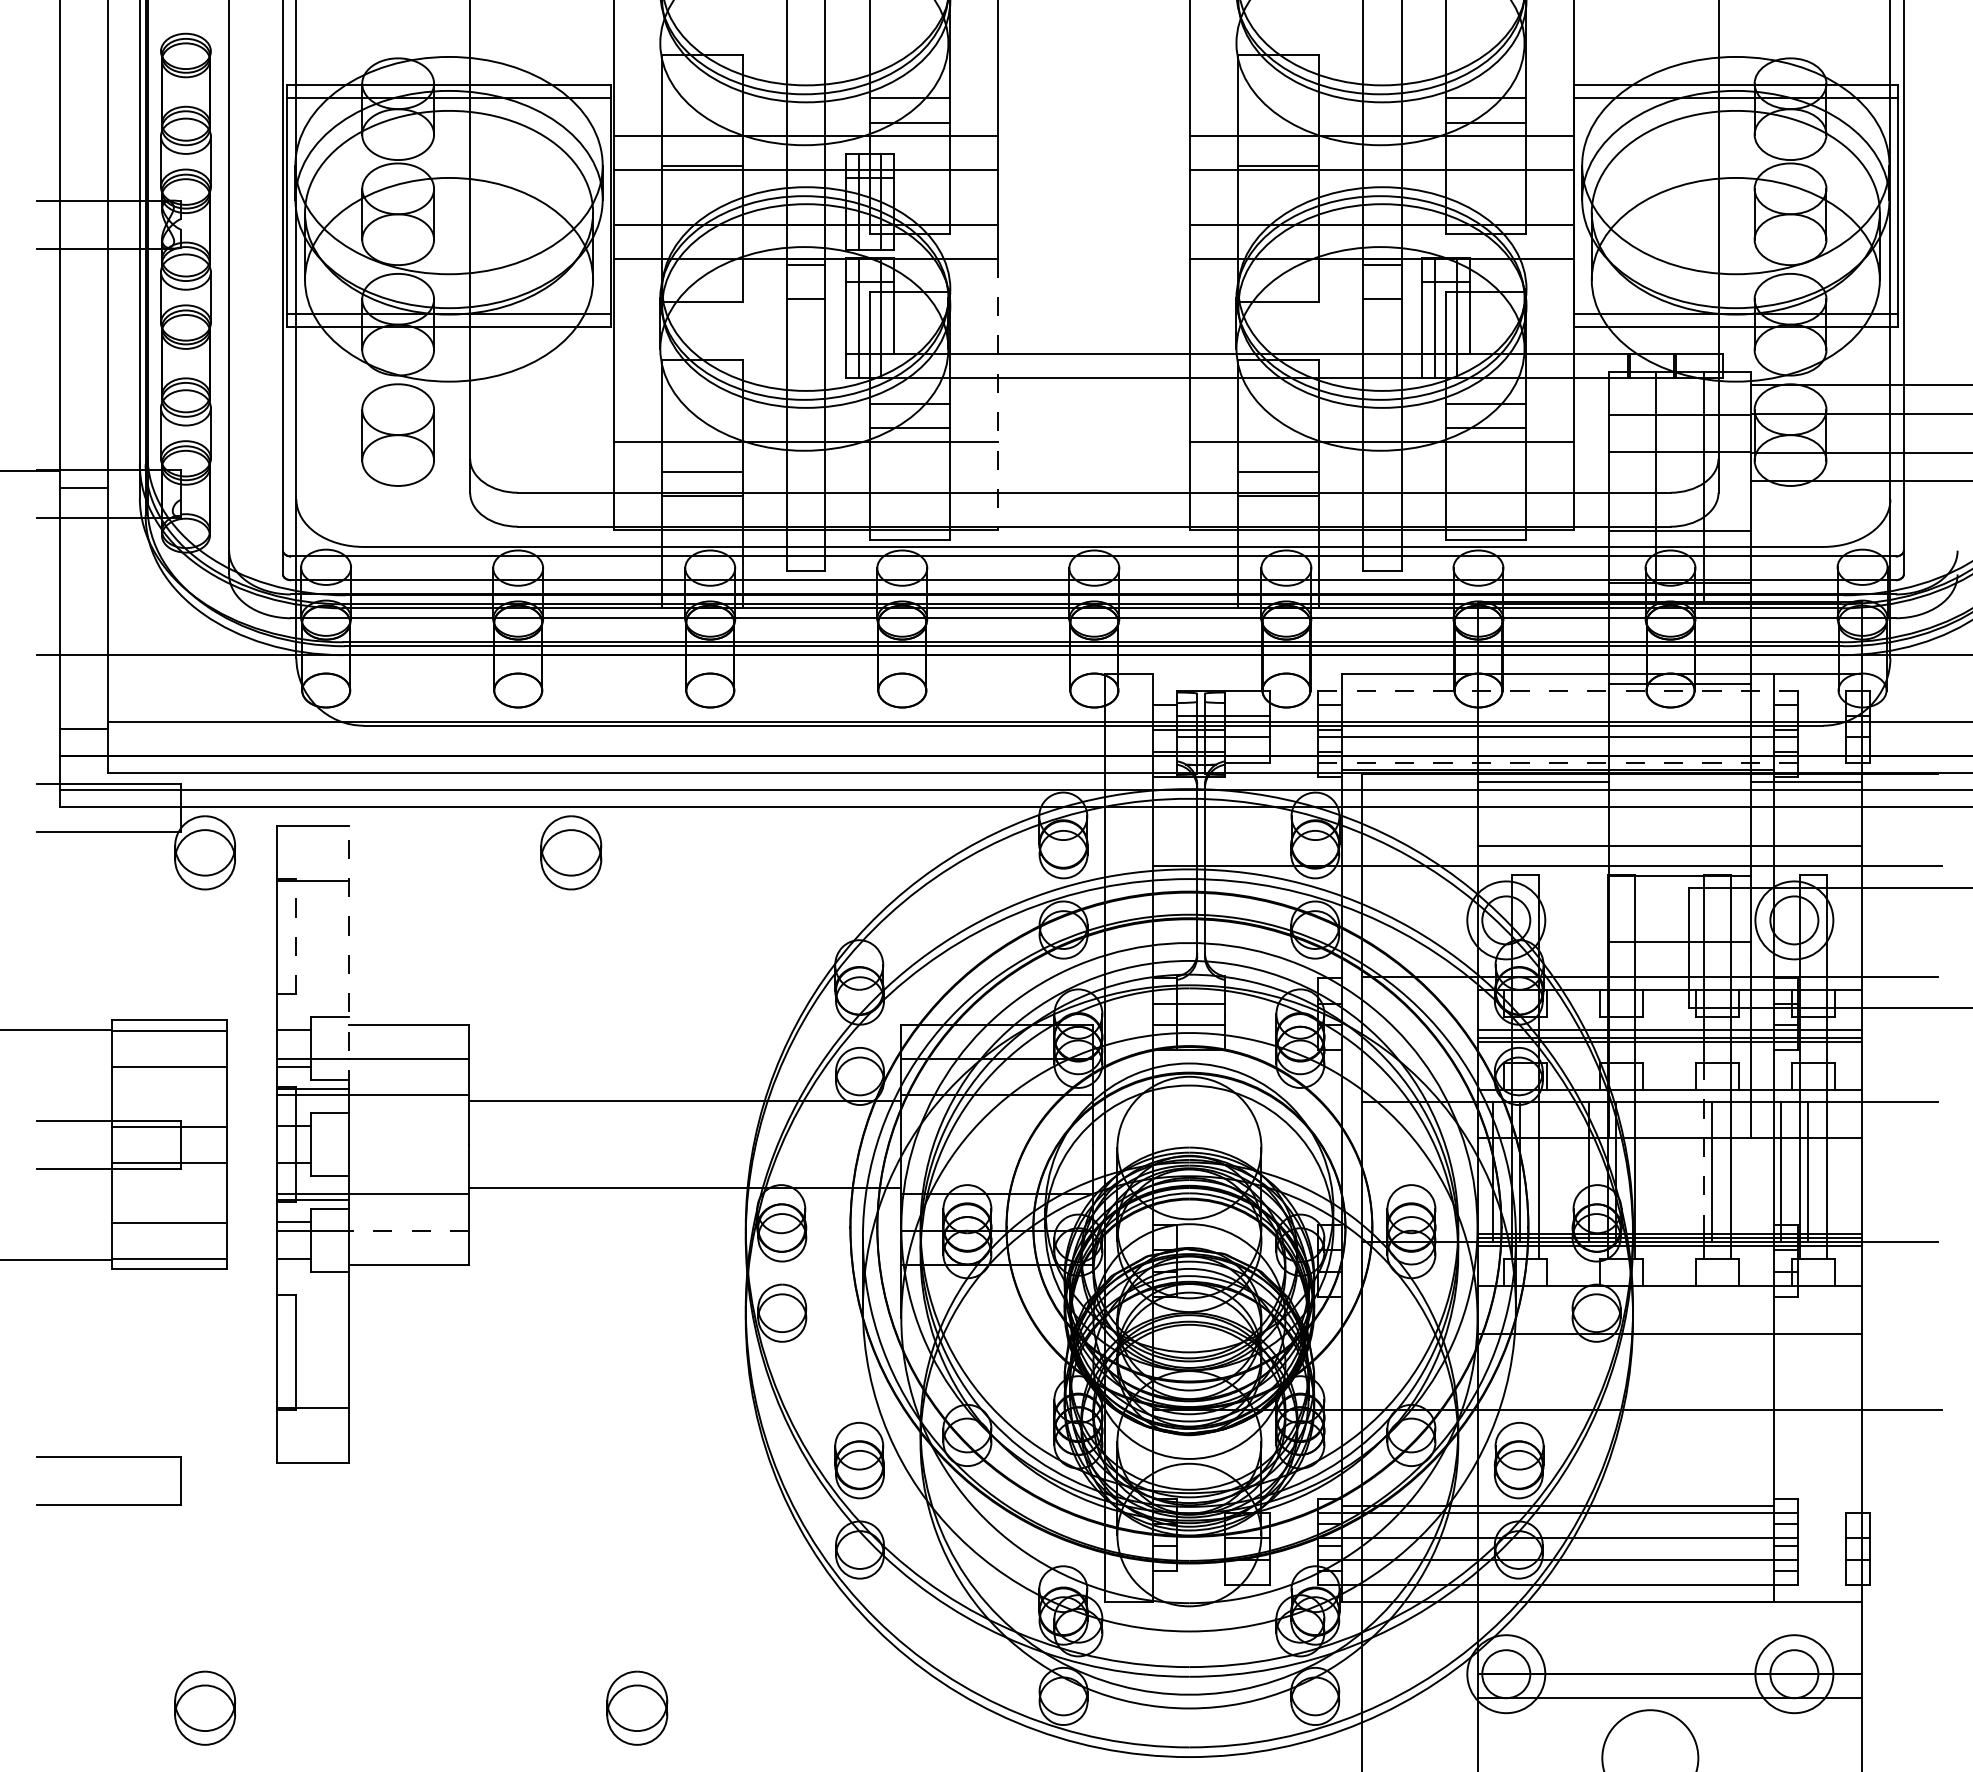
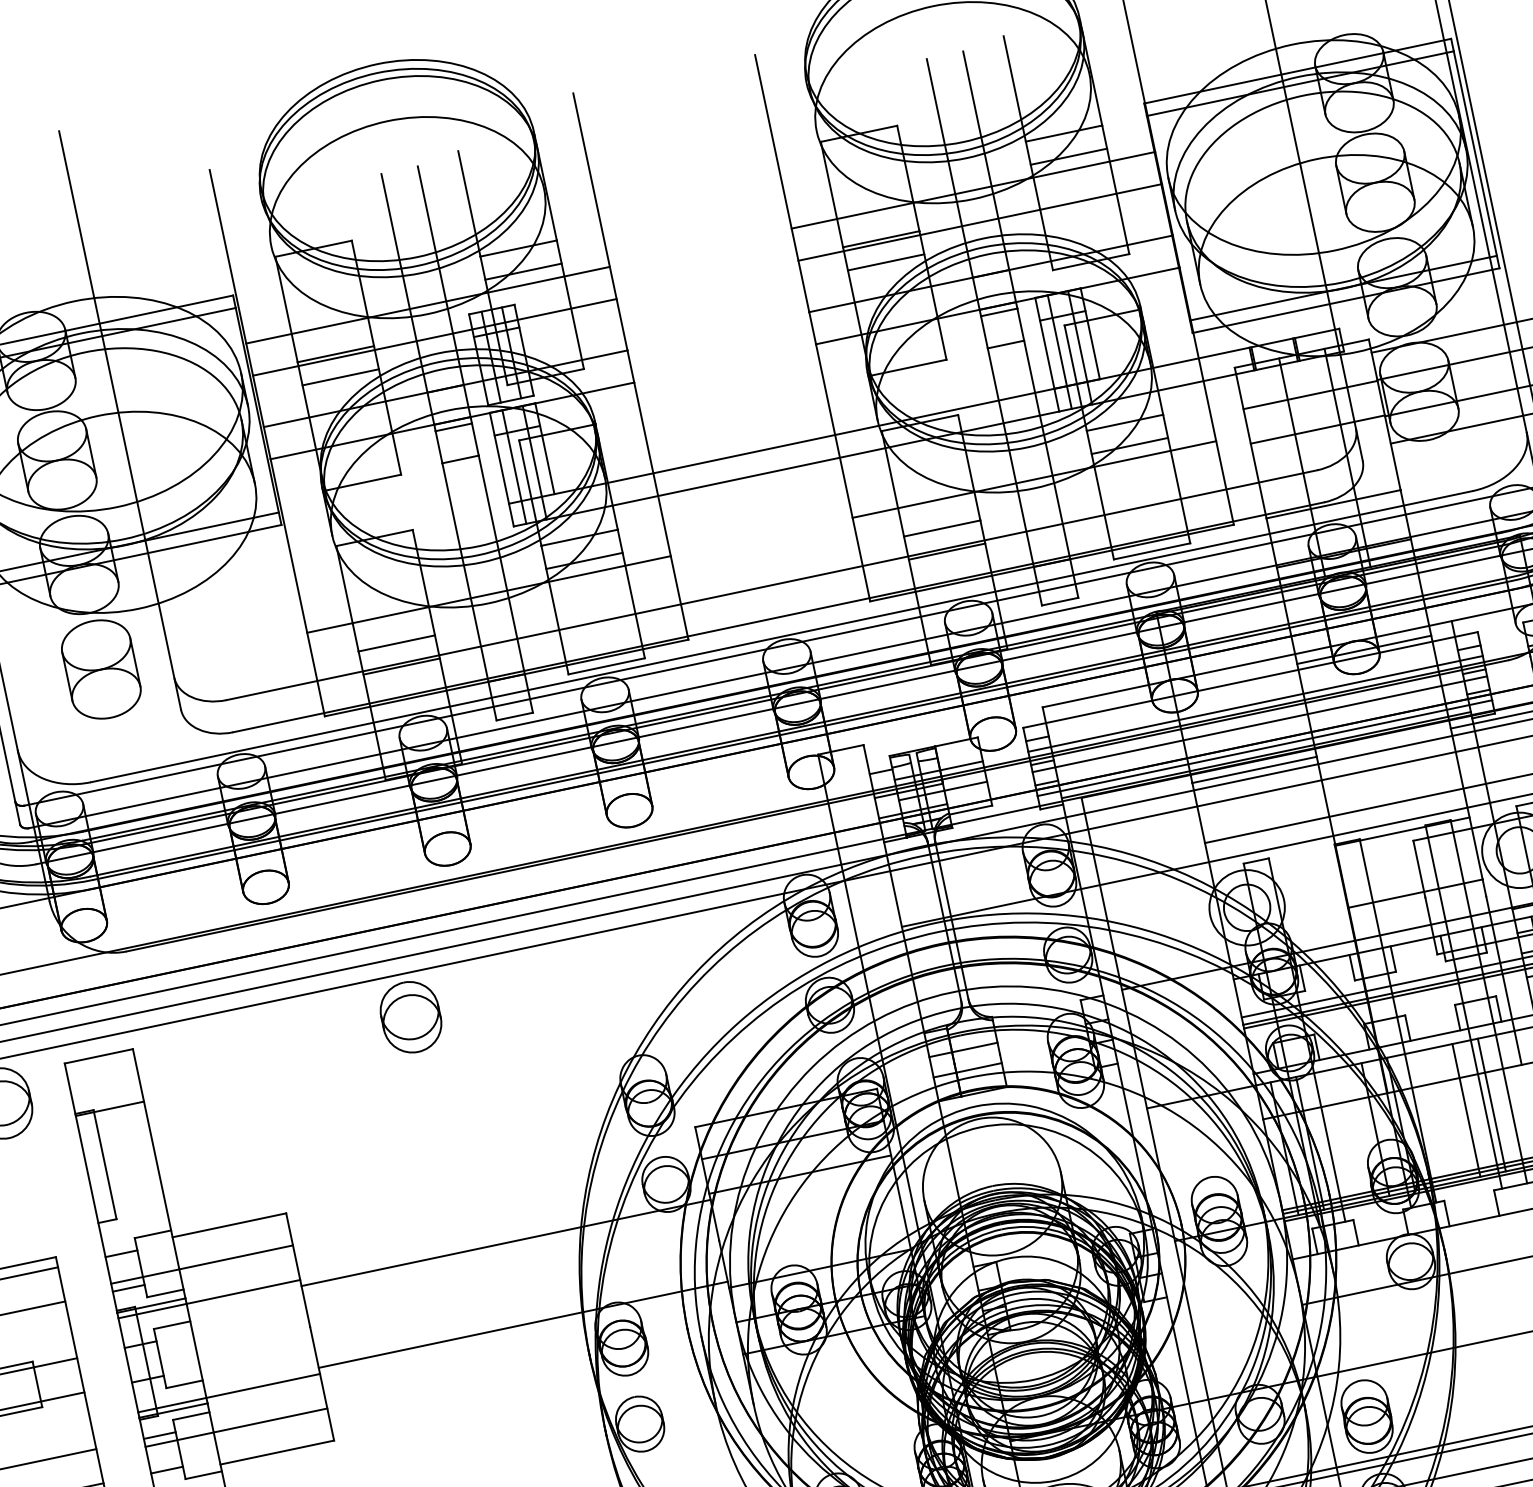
line: (702, 190) -> (340, 377), added
line: (1278, 190) -> (885, 262), added
line: (998, 394) -> (661, 511), dashed -> solid
line: (1557, 690) -> (1249, 679), dashed -> solid
line: (1558, 715) -> (1255, 703), added
line: (1557, 762) -> (1264, 748), dashed -> solid
part: (571, 852) -> (411, 1016), moved
line: (296, 936) -> (105, 1164), dashed -> solid
line: (349, 957) -> (159, 1173), dashed -> solid
line: (1704, 1147) -> (1480, 1083), dashed -> solid
line: (1684, 1171) -> (1465, 1109), added
line: (408, 1230) -> (269, 1420), dashed -> solid

